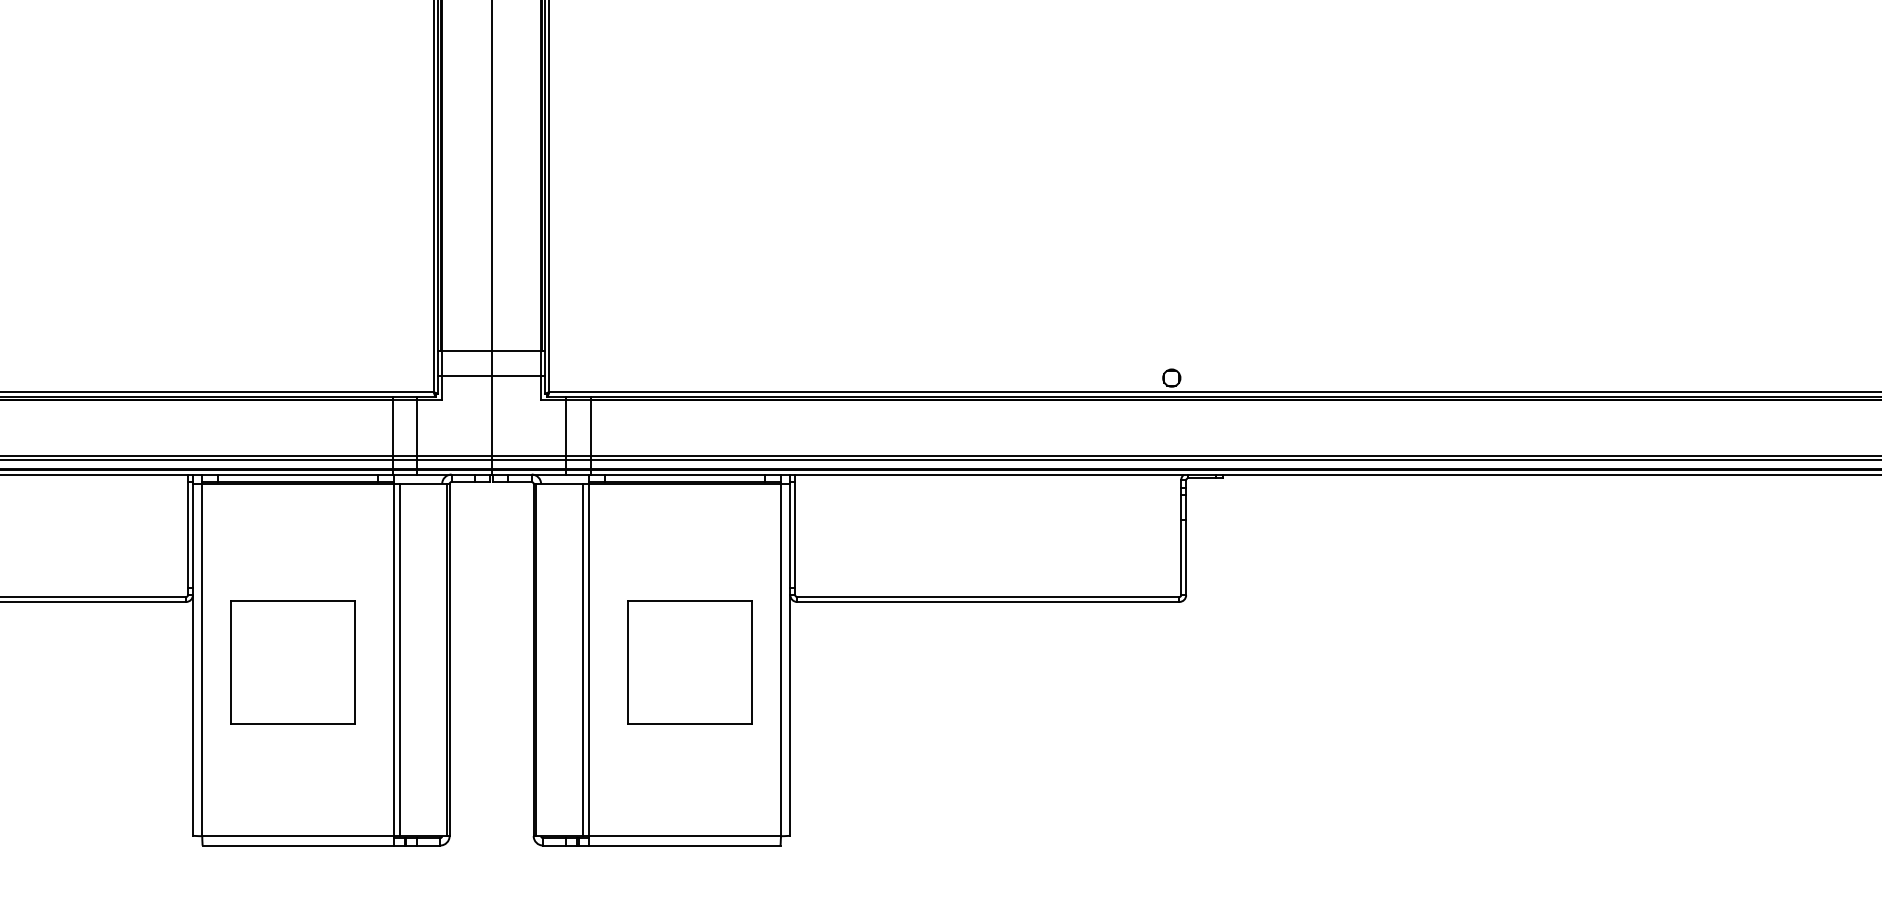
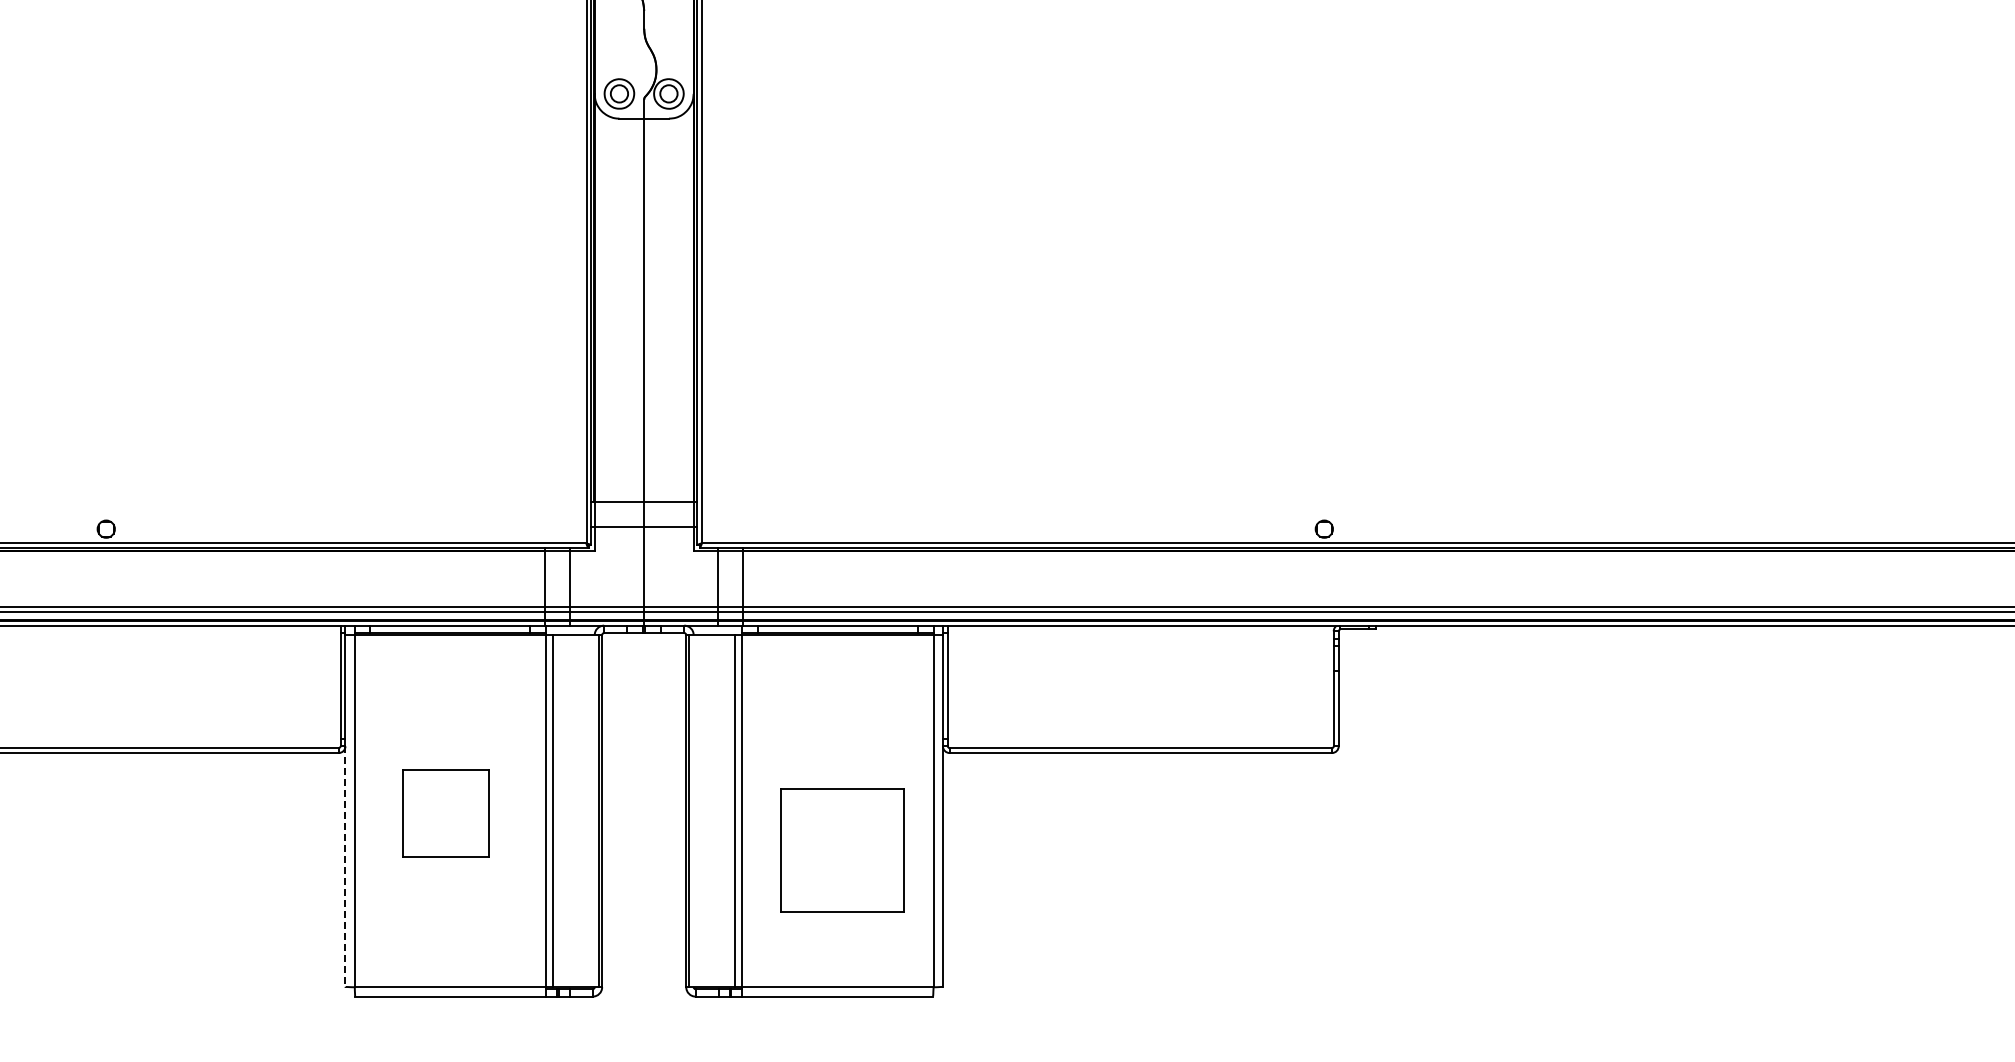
part: (292, 662) -> (445, 813), size x0.7
part: (689, 662) -> (842, 850), moved
line: (192, 716) -> (345, 867), solid -> dashed

